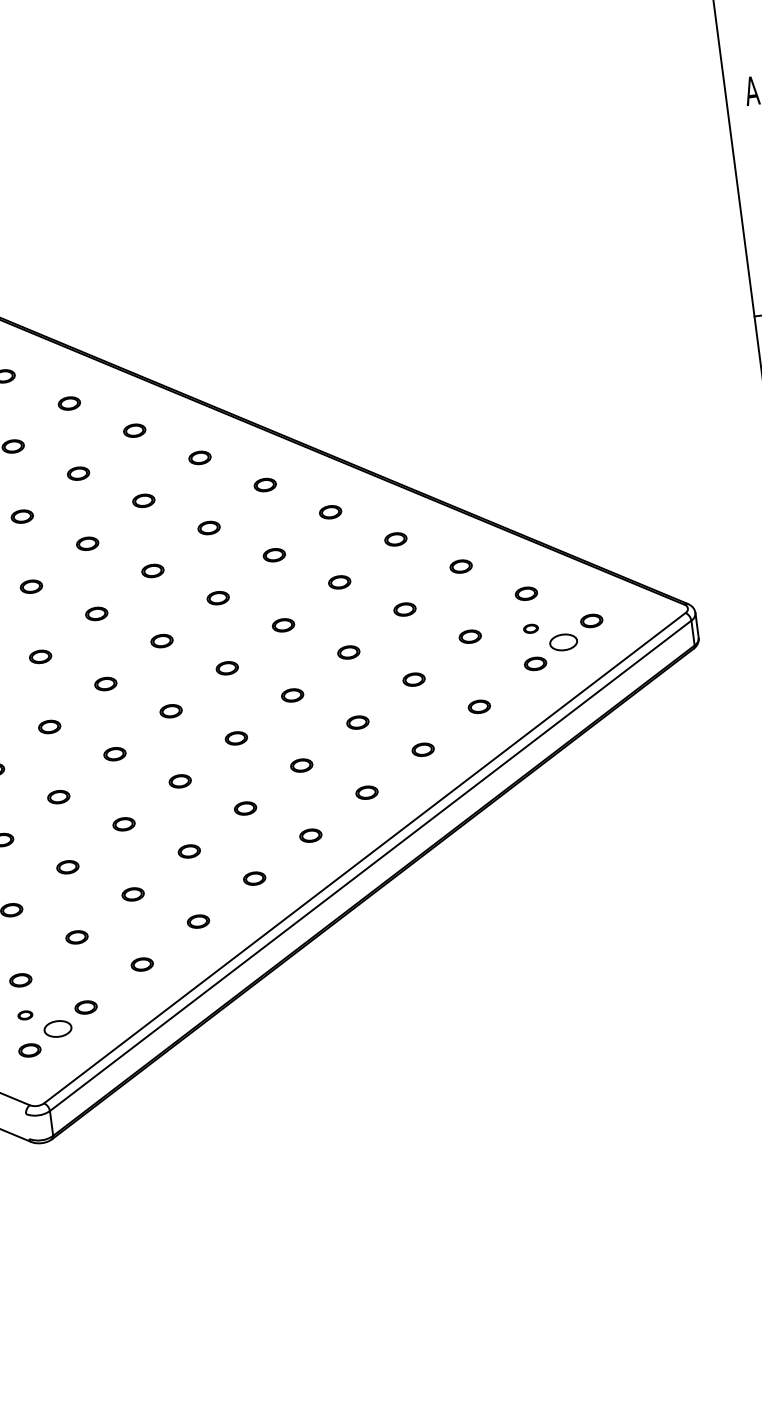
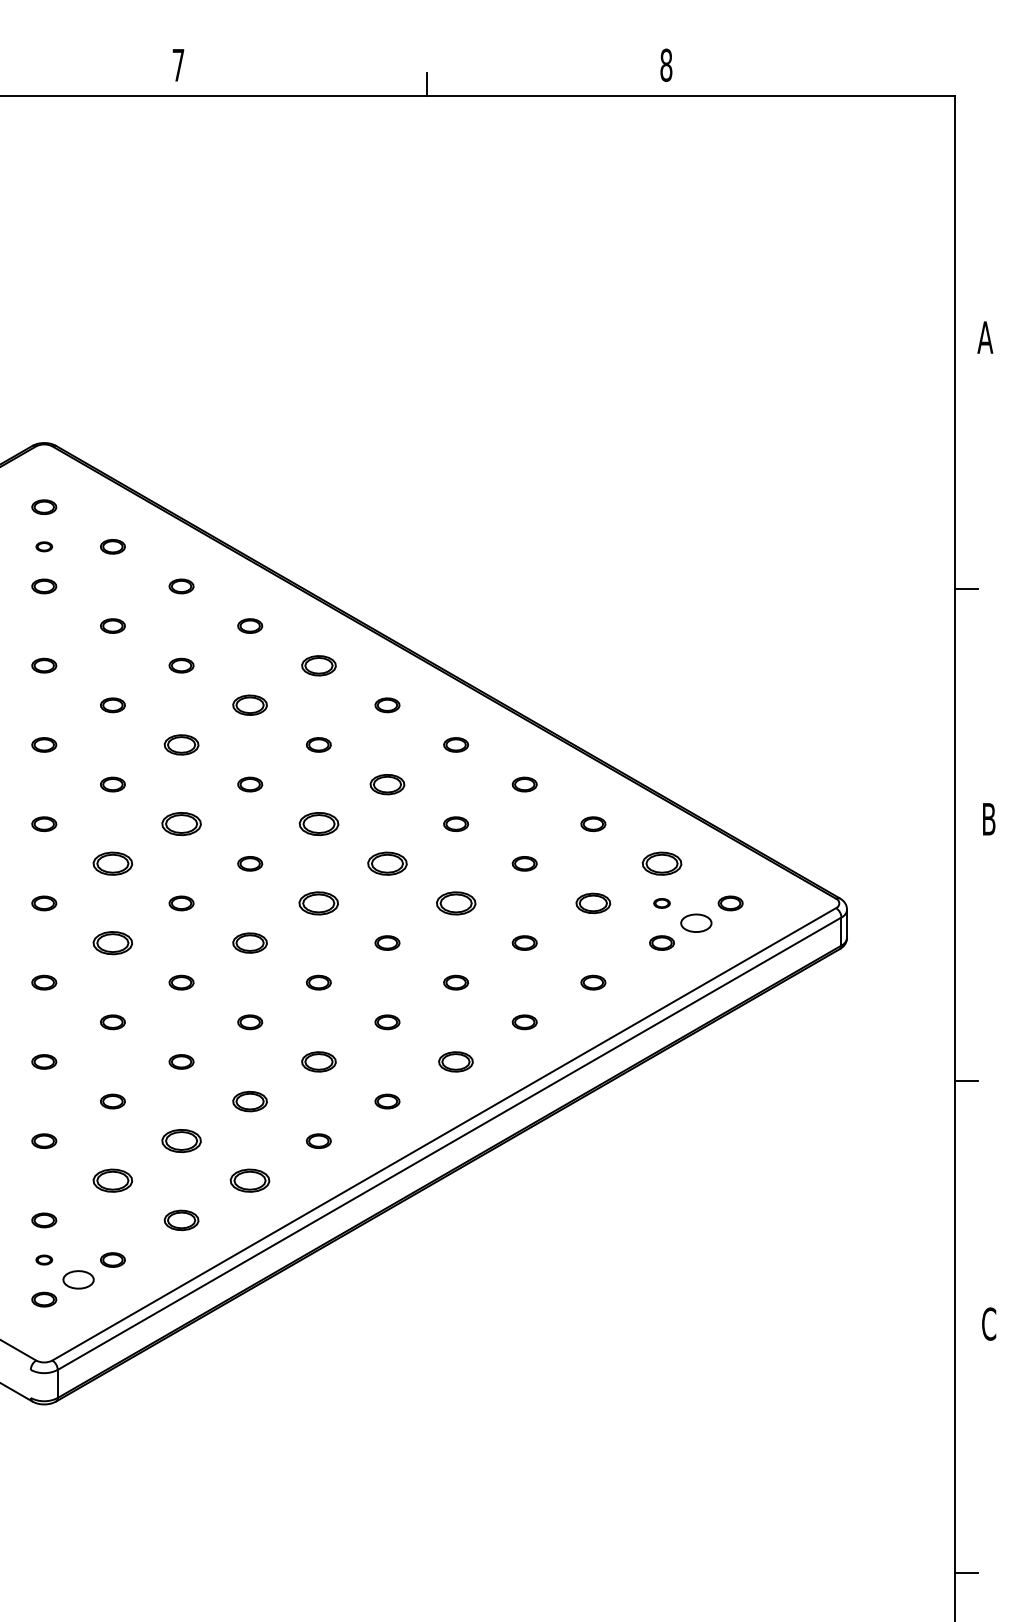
part: (199, 457) -> (318, 665), size x1.4
part: (144, 500) -> (250, 705), size x1.4
part: (87, 543) -> (181, 744), size x1.4
part: (274, 555) -> (387, 784), size x1.4
part: (525, 593) -> (661, 863), size x1.6
part: (217, 598) -> (318, 824), size x1.6
part: (96, 614) -> (181, 824), size x1.6
part: (283, 625) -> (387, 863), size x1.6
part: (470, 636) -> (593, 903), size x1.4
part: (348, 652) -> (455, 903), size x1.6
part: (40, 656) -> (112, 863), size x1.6
part: (227, 668) -> (318, 903), size x1.6
part: (171, 710) -> (250, 942), size x1.4
part: (49, 726) -> (112, 942), size x1.6
part: (367, 792) -> (456, 1061), size x1.4
part: (245, 808) -> (318, 1061), size x1.4
part: (189, 851) -> (250, 1101), size x1.4
part: (133, 894) -> (181, 1141), size x1.6
part: (198, 921) -> (250, 1180), size x1.6
part: (76, 937) -> (112, 1180), size x1.6
part: (142, 964) -> (181, 1220), size x1.4

